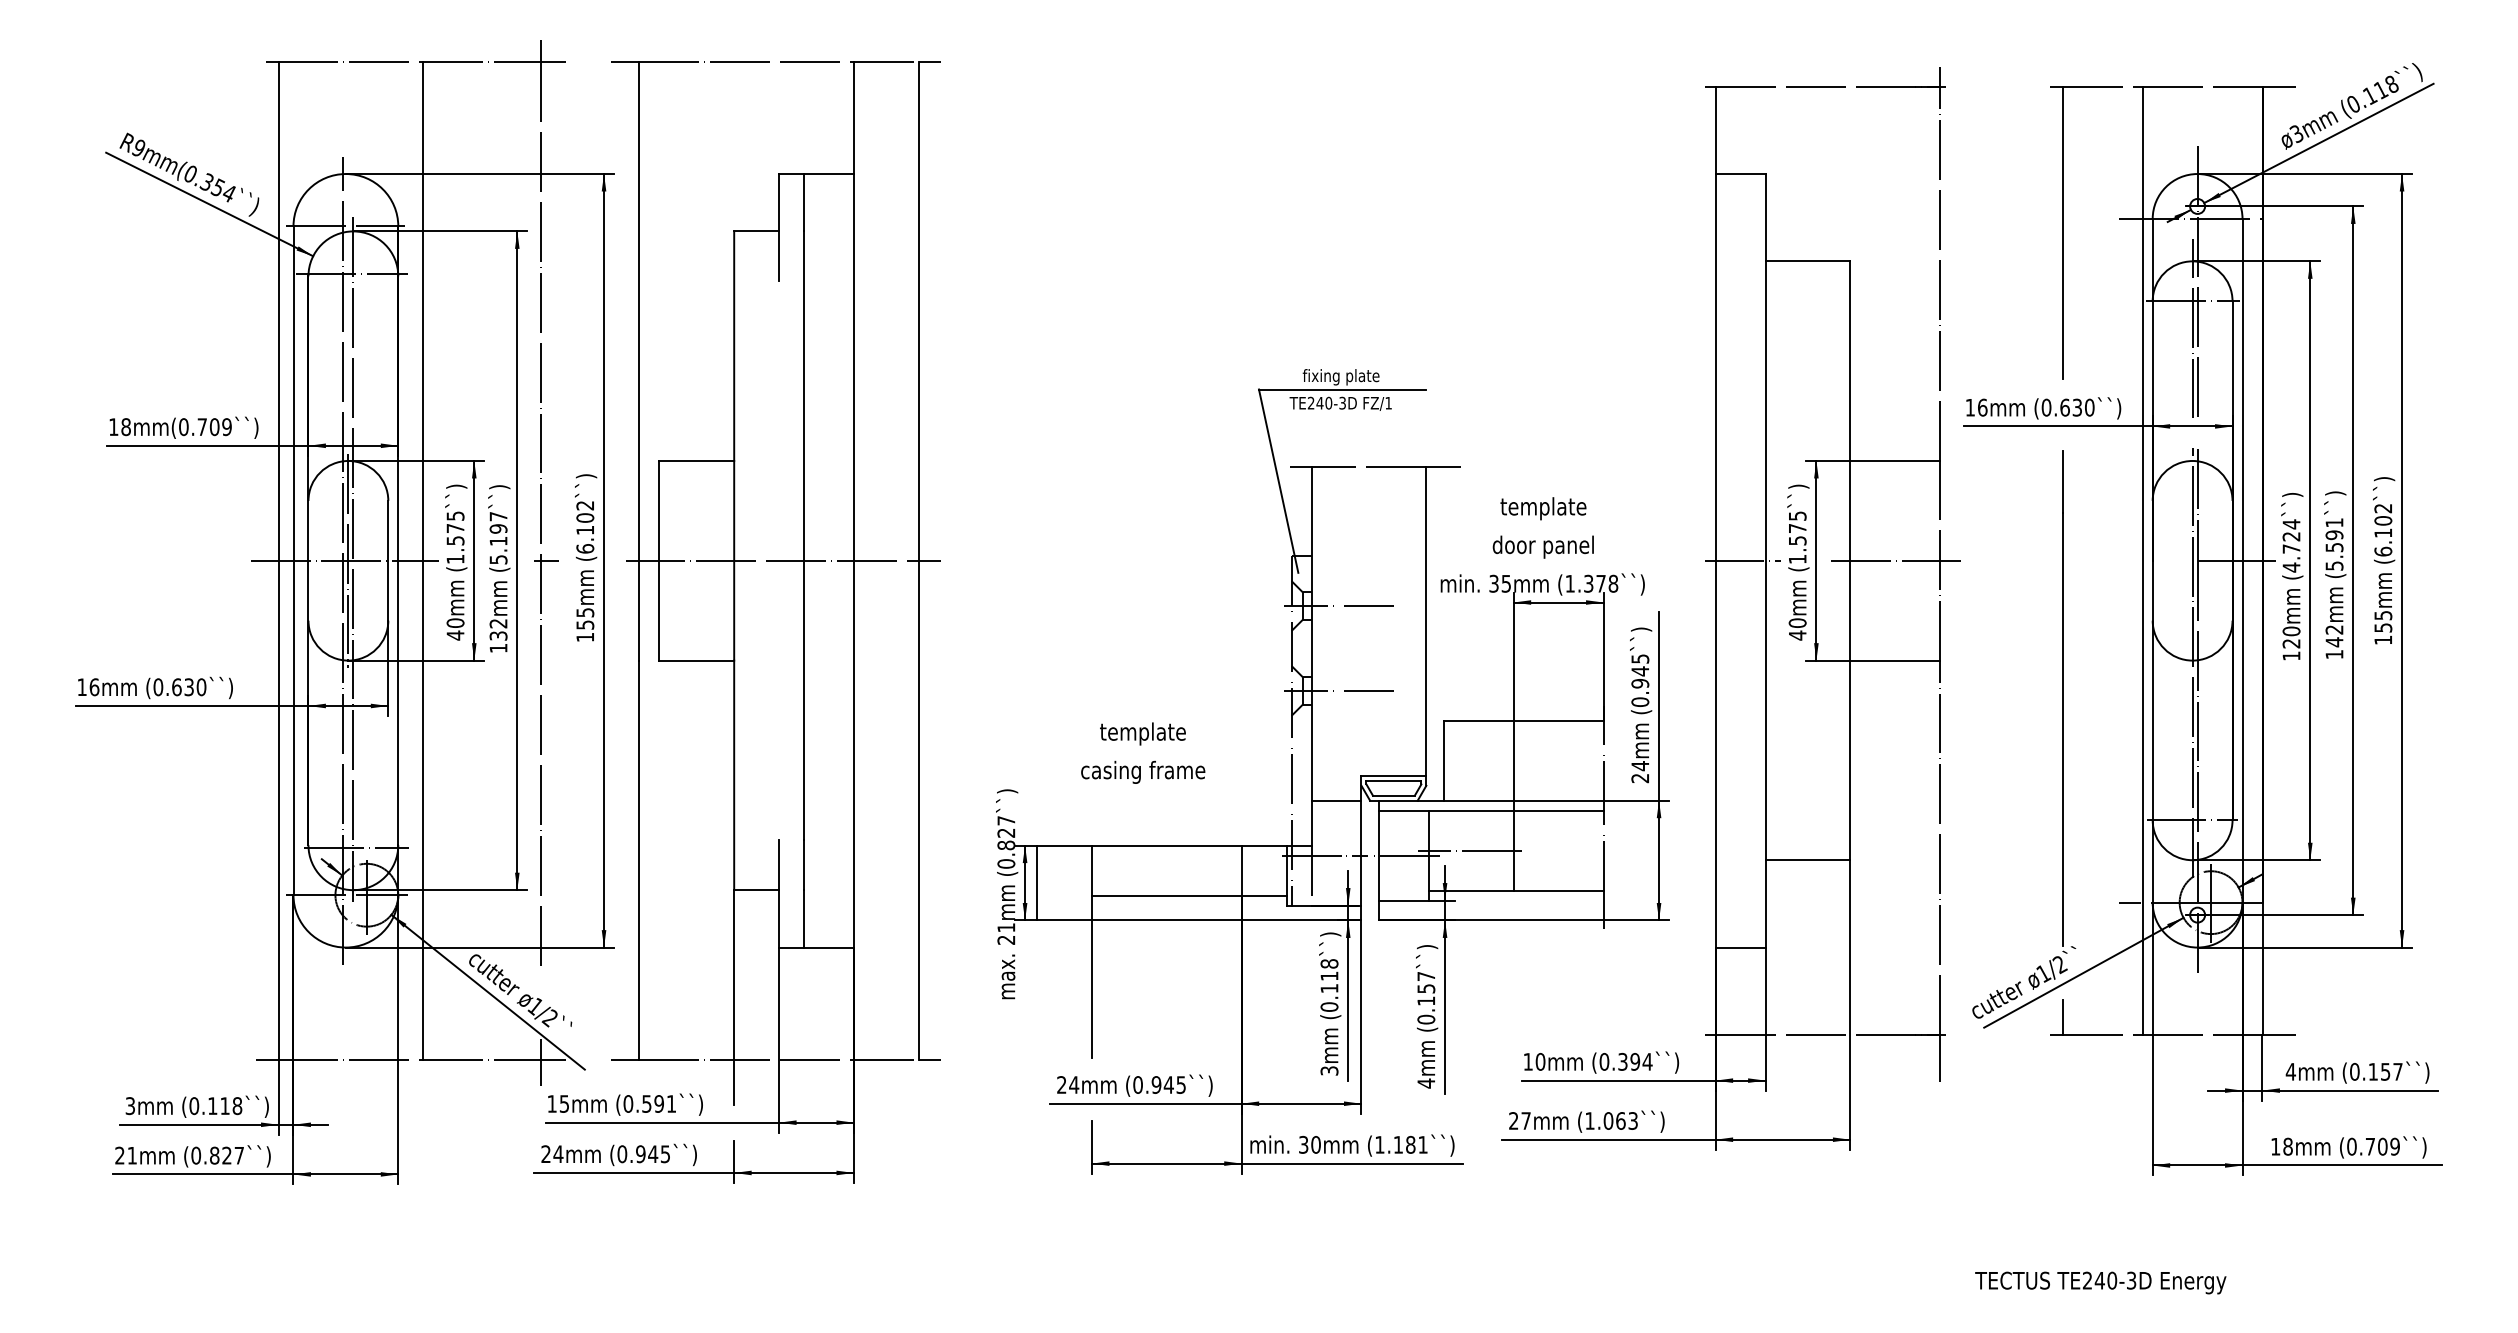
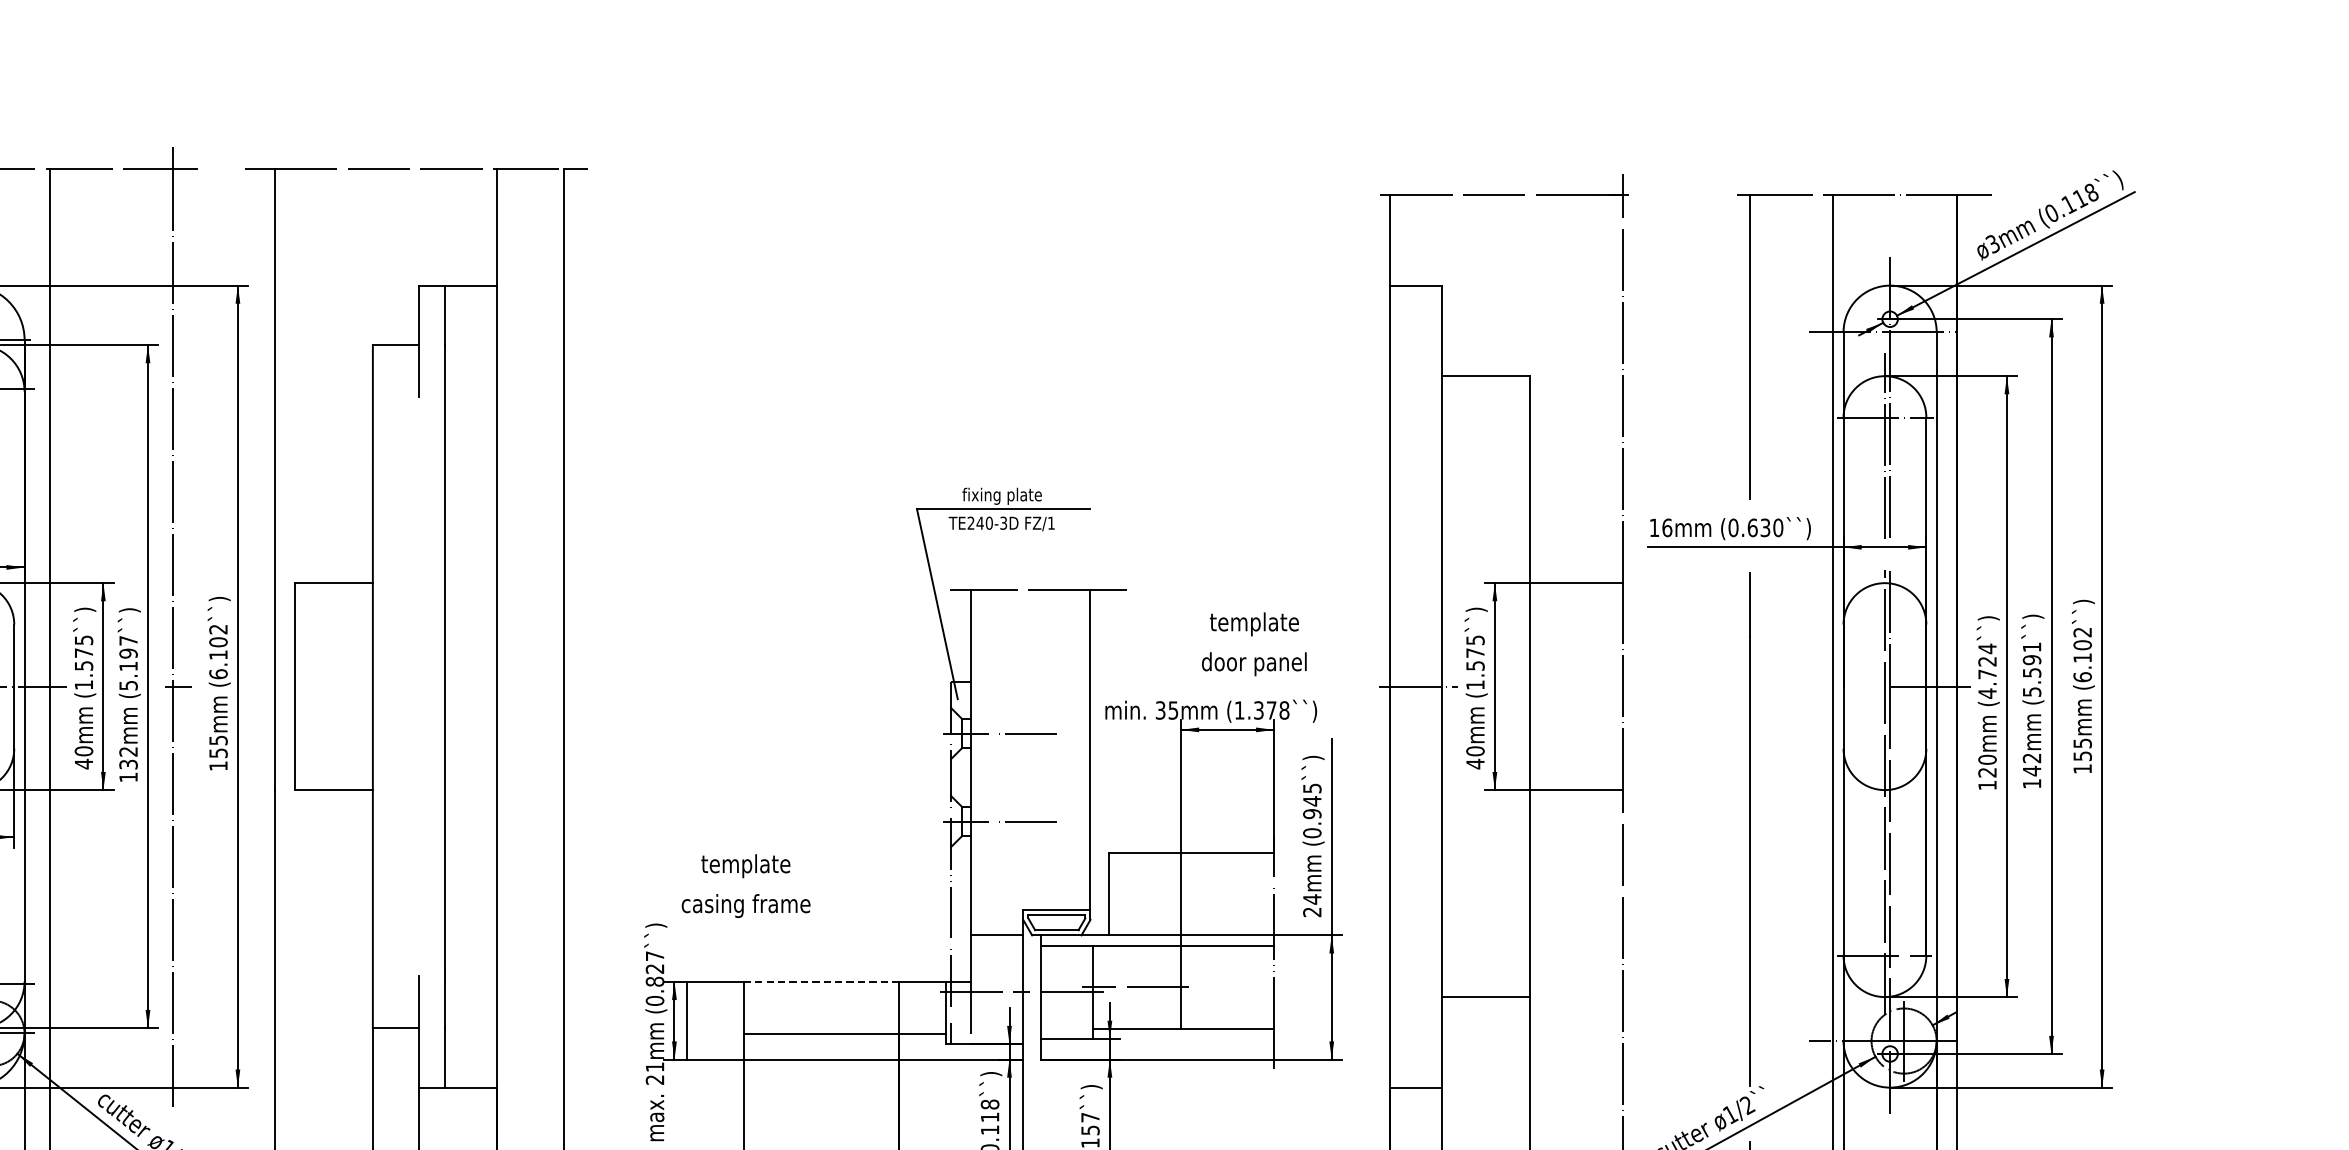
text: (1542, 527) -> (1253, 643), moved
line: (783, 560) -> (423, 686), removed
line: (1895, 560) -> (1576, 686), removed
text: (1143, 752) -> (746, 885), moved
line: (1166, 845) -> (821, 981), solid -> dashed

